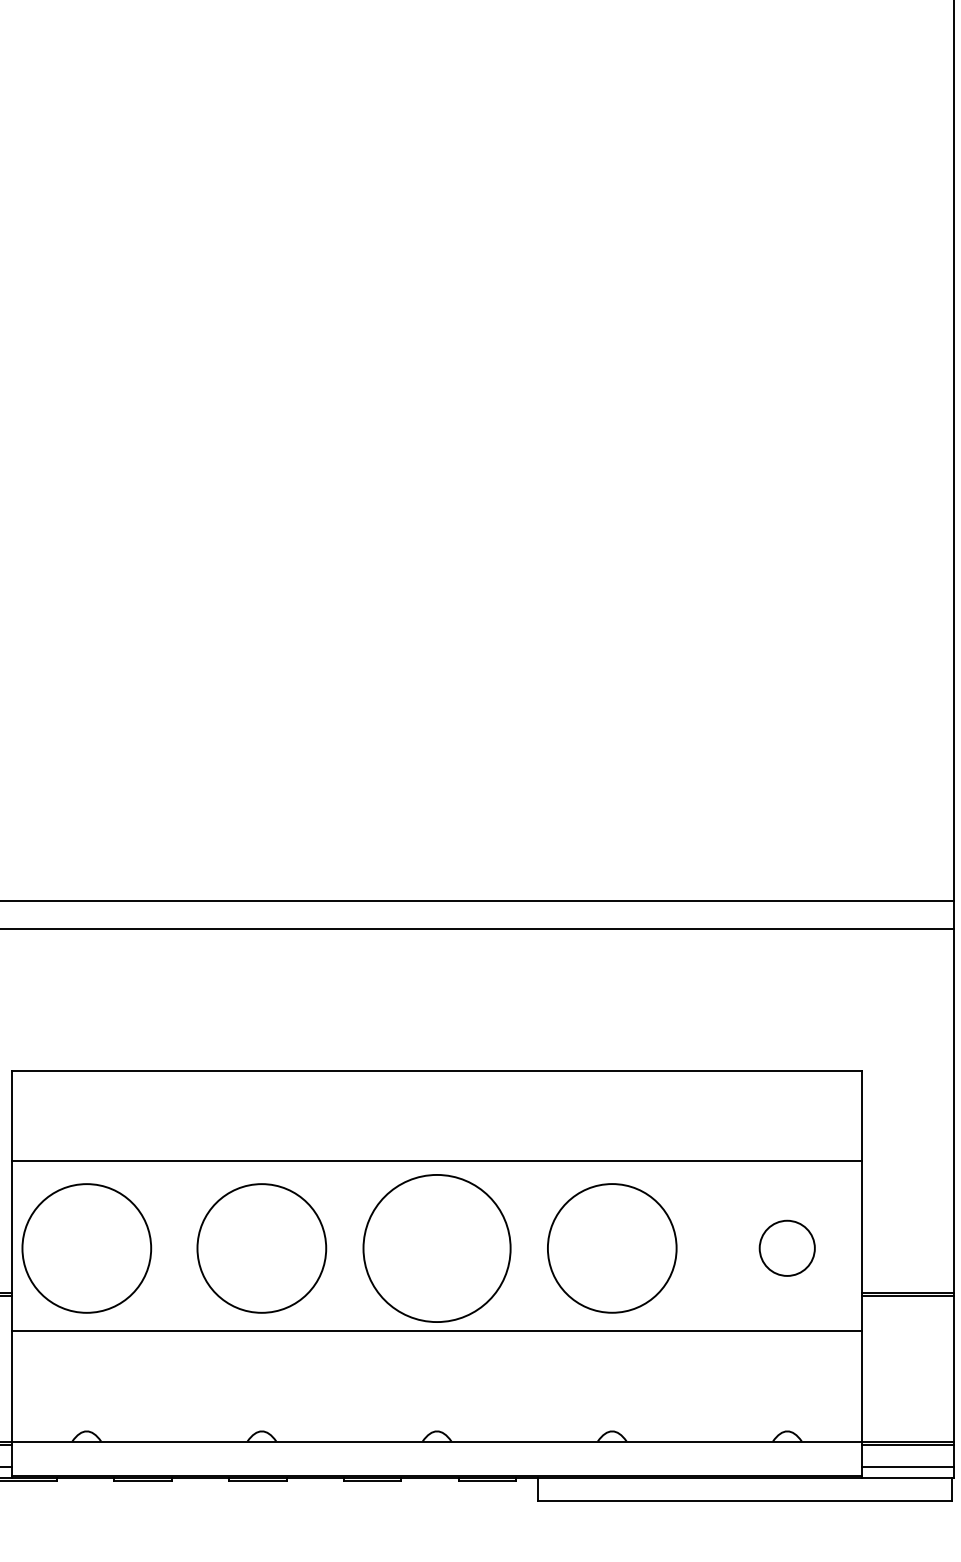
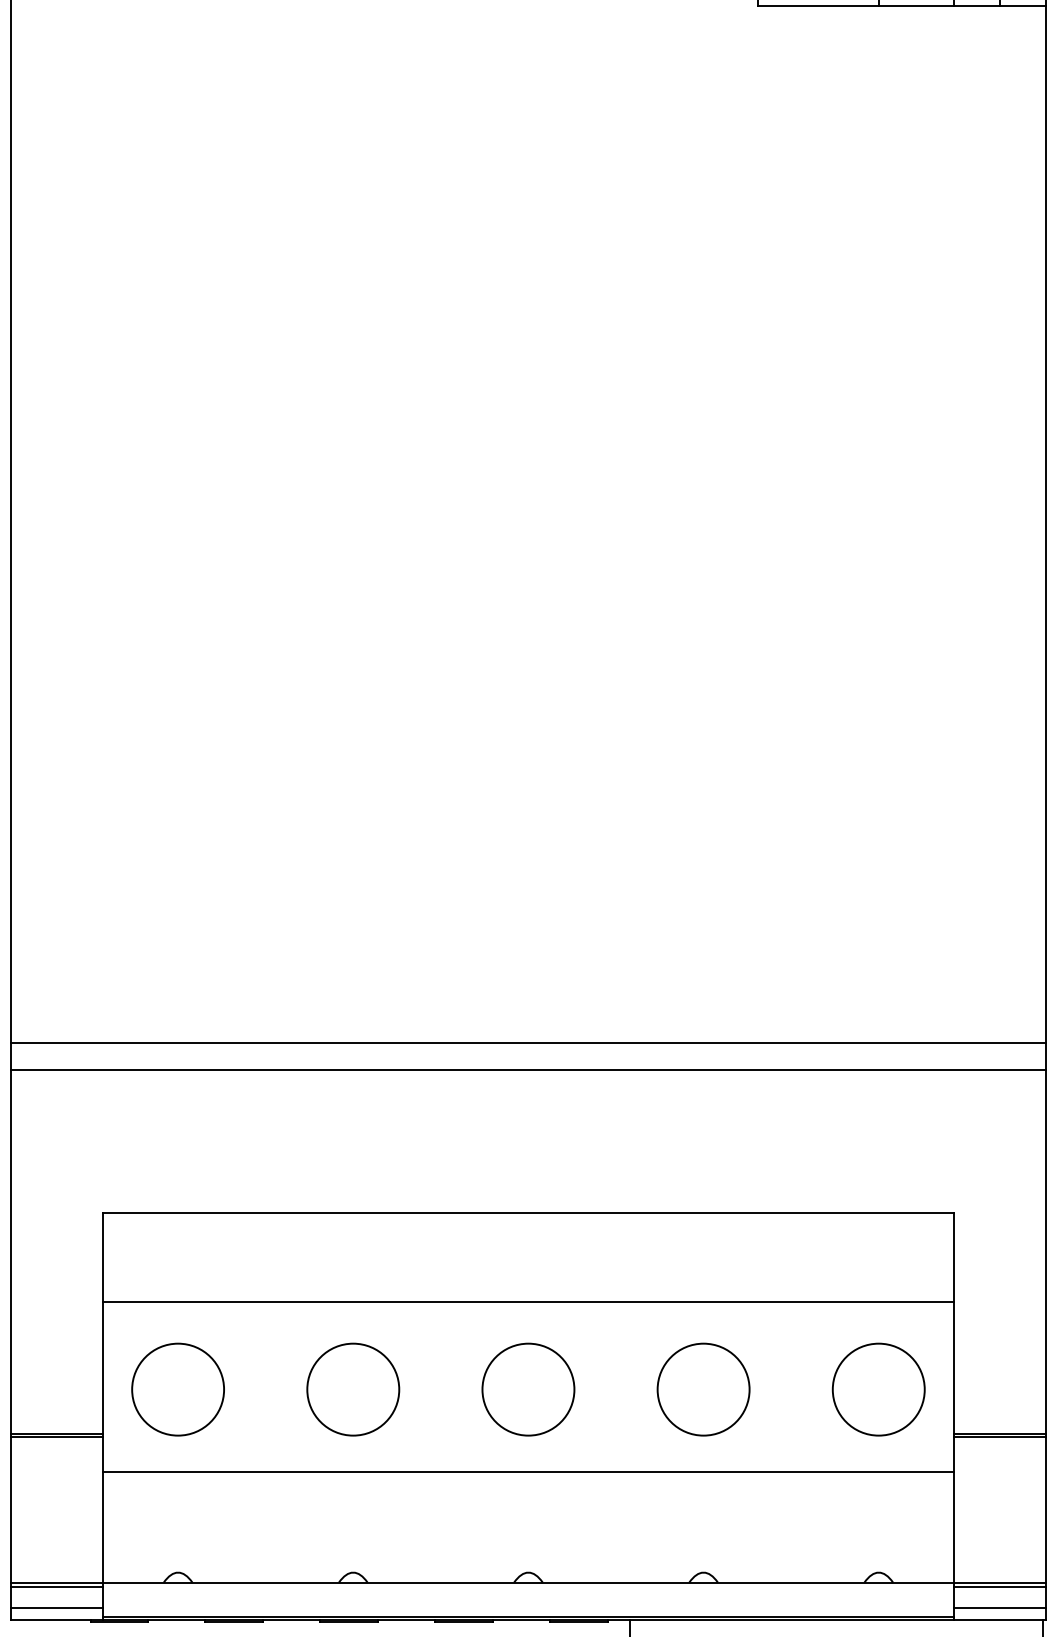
circle: (86, 1248) -> (177, 1389), size x0.71
circle: (262, 1248) -> (353, 1389), size x0.71
circle: (437, 1248) -> (528, 1389), size x0.62
circle: (612, 1248) -> (703, 1389), size x0.71
circle: (787, 1248) -> (878, 1389), size x1.67

